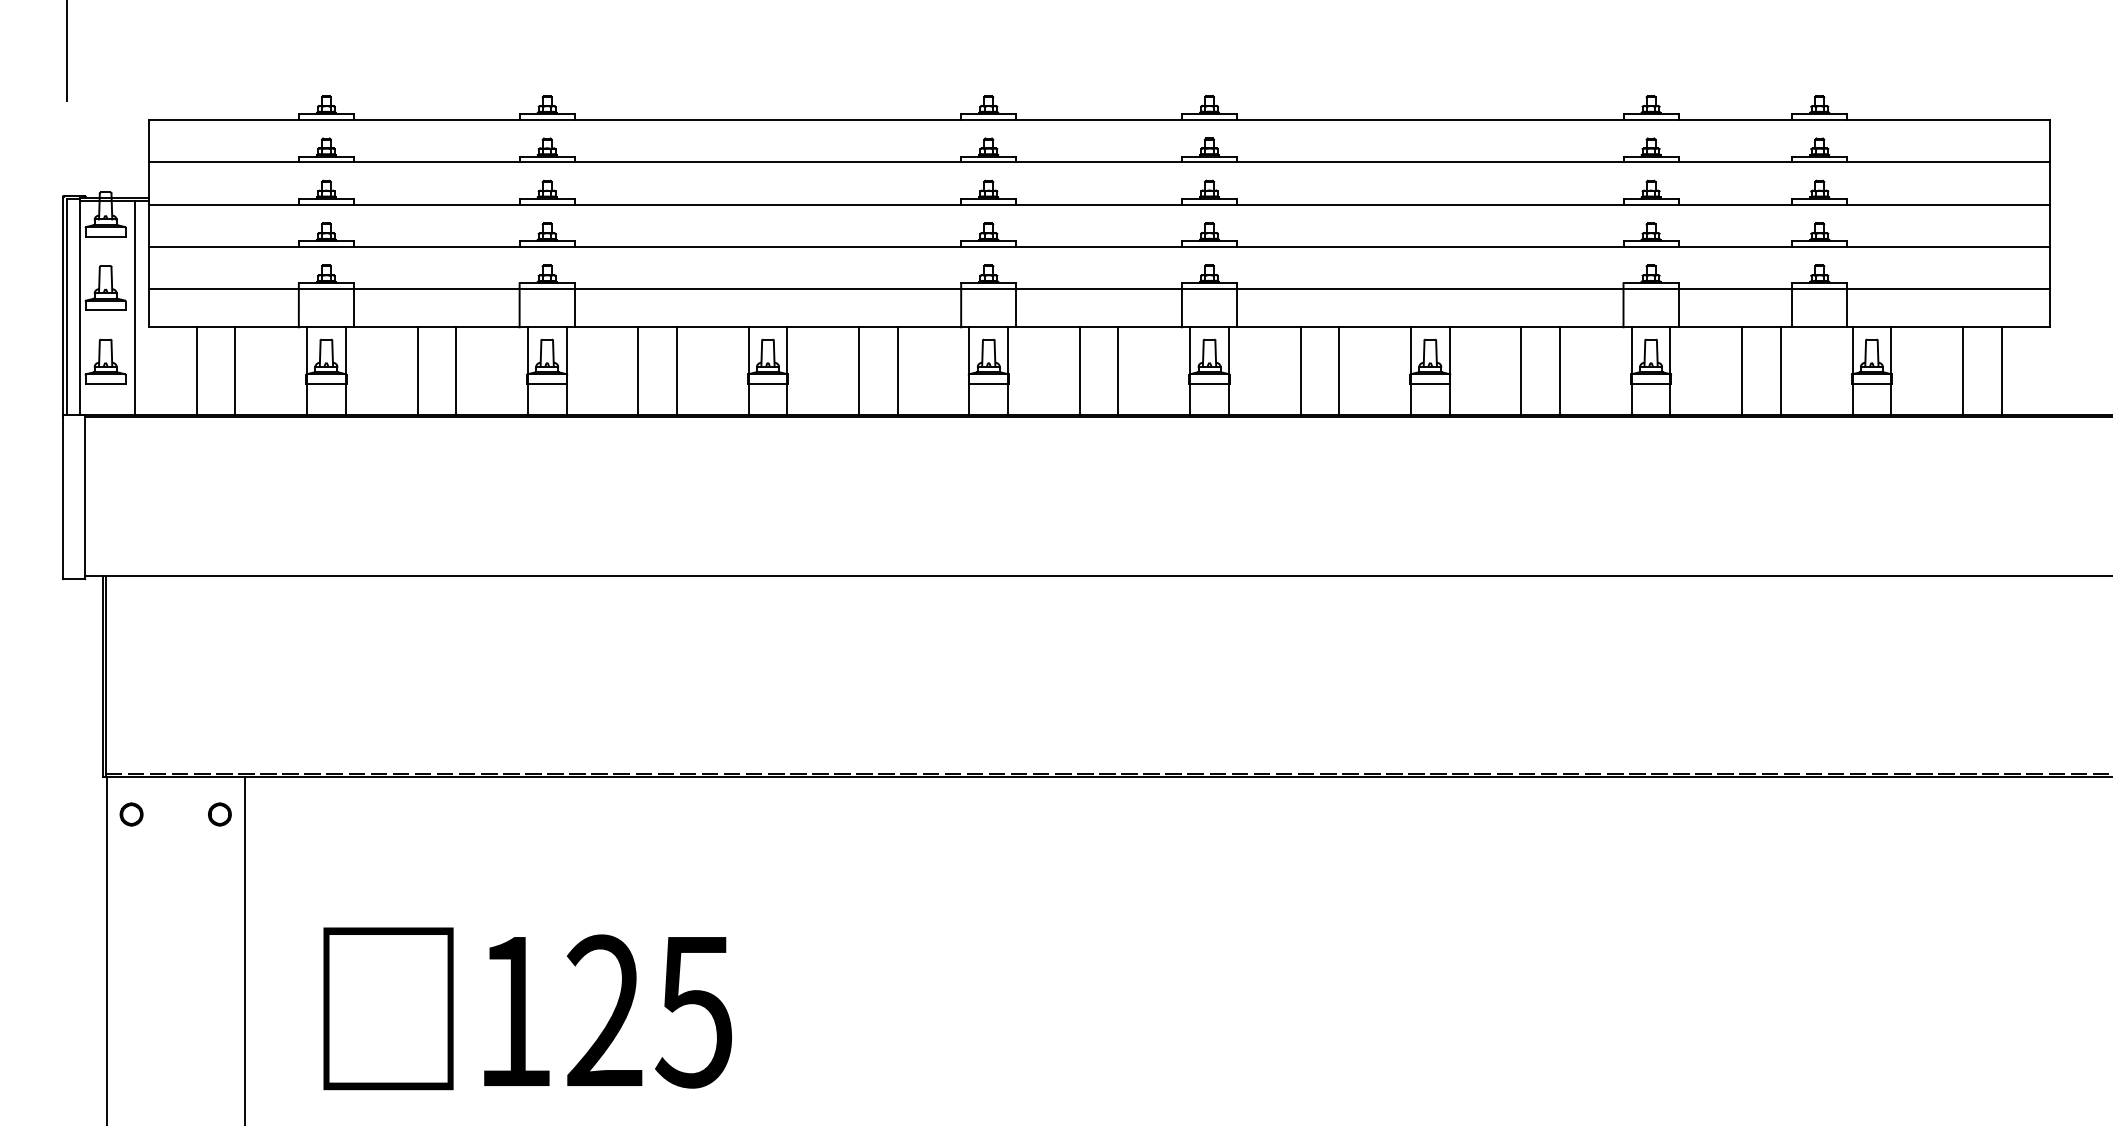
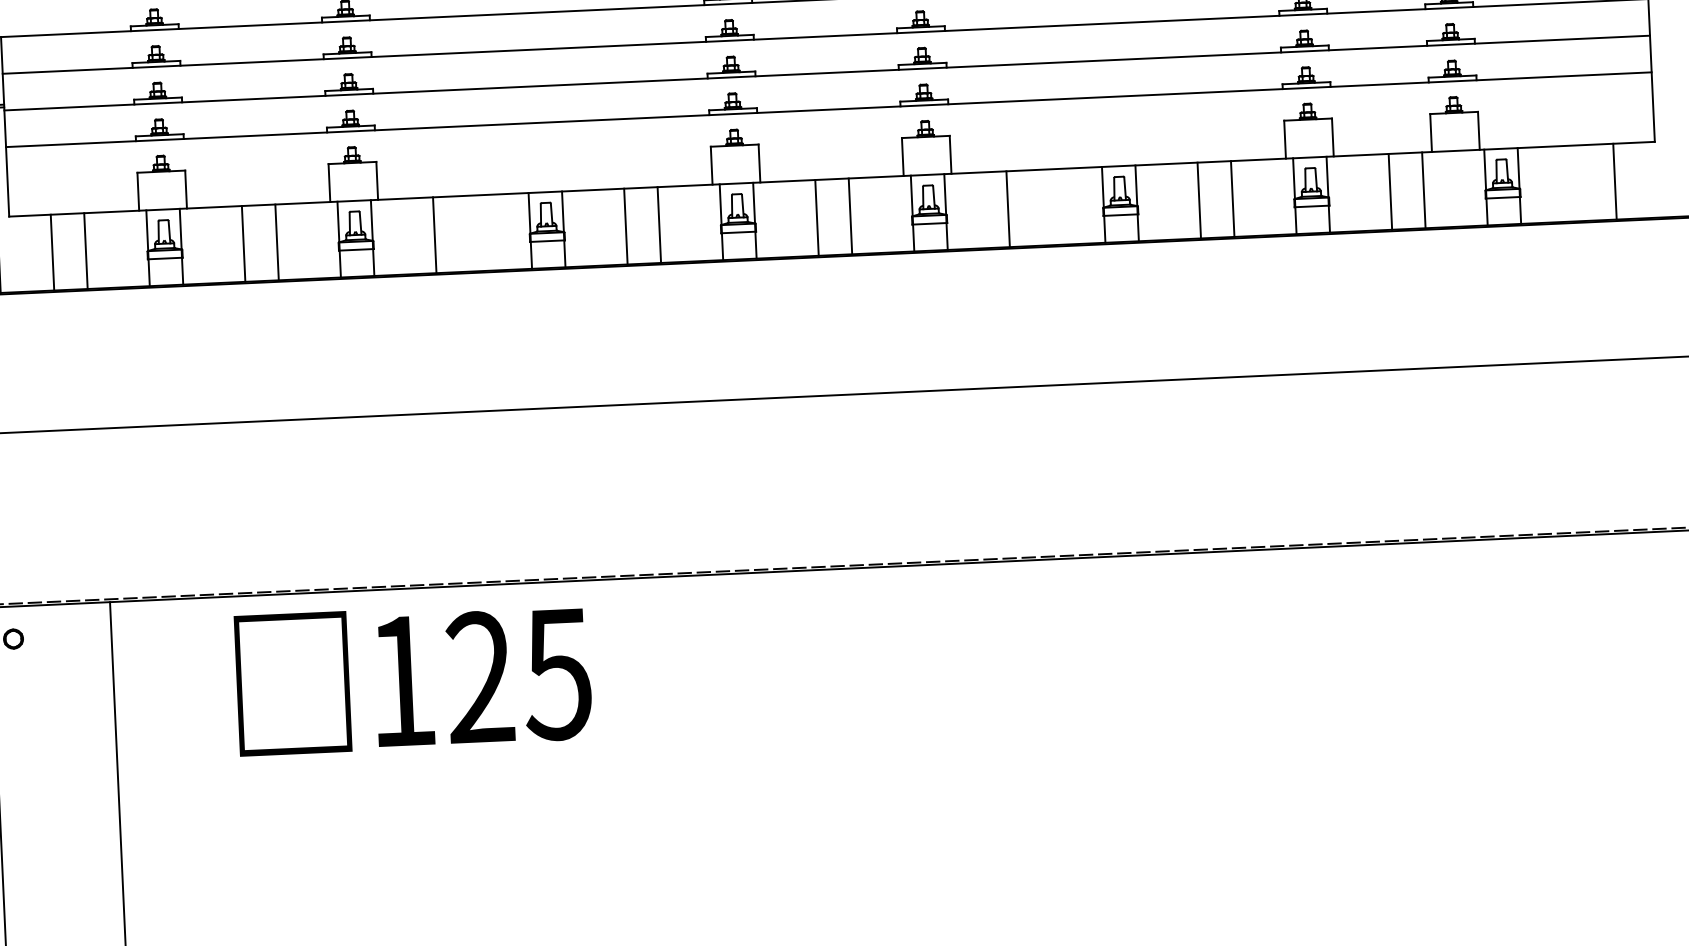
line: (1098, 288) -> (829, 145), removed
line: (676, 370) -> (467, 233), removed
line: (1339, 370) -> (1041, 207), removed
line: (1962, 370) -> (1581, 182), removed
circle: (219, 814) -> (89, 635), removed
text: (527, 1008) -> (413, 678), moved

